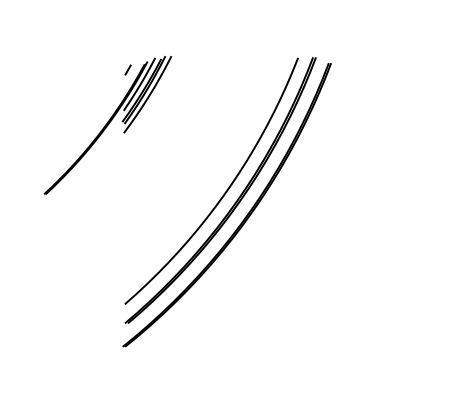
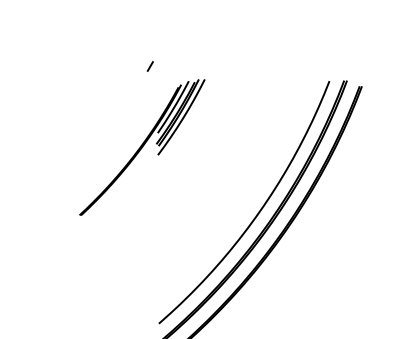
line: (127, 69) -> (149, 65), moved

